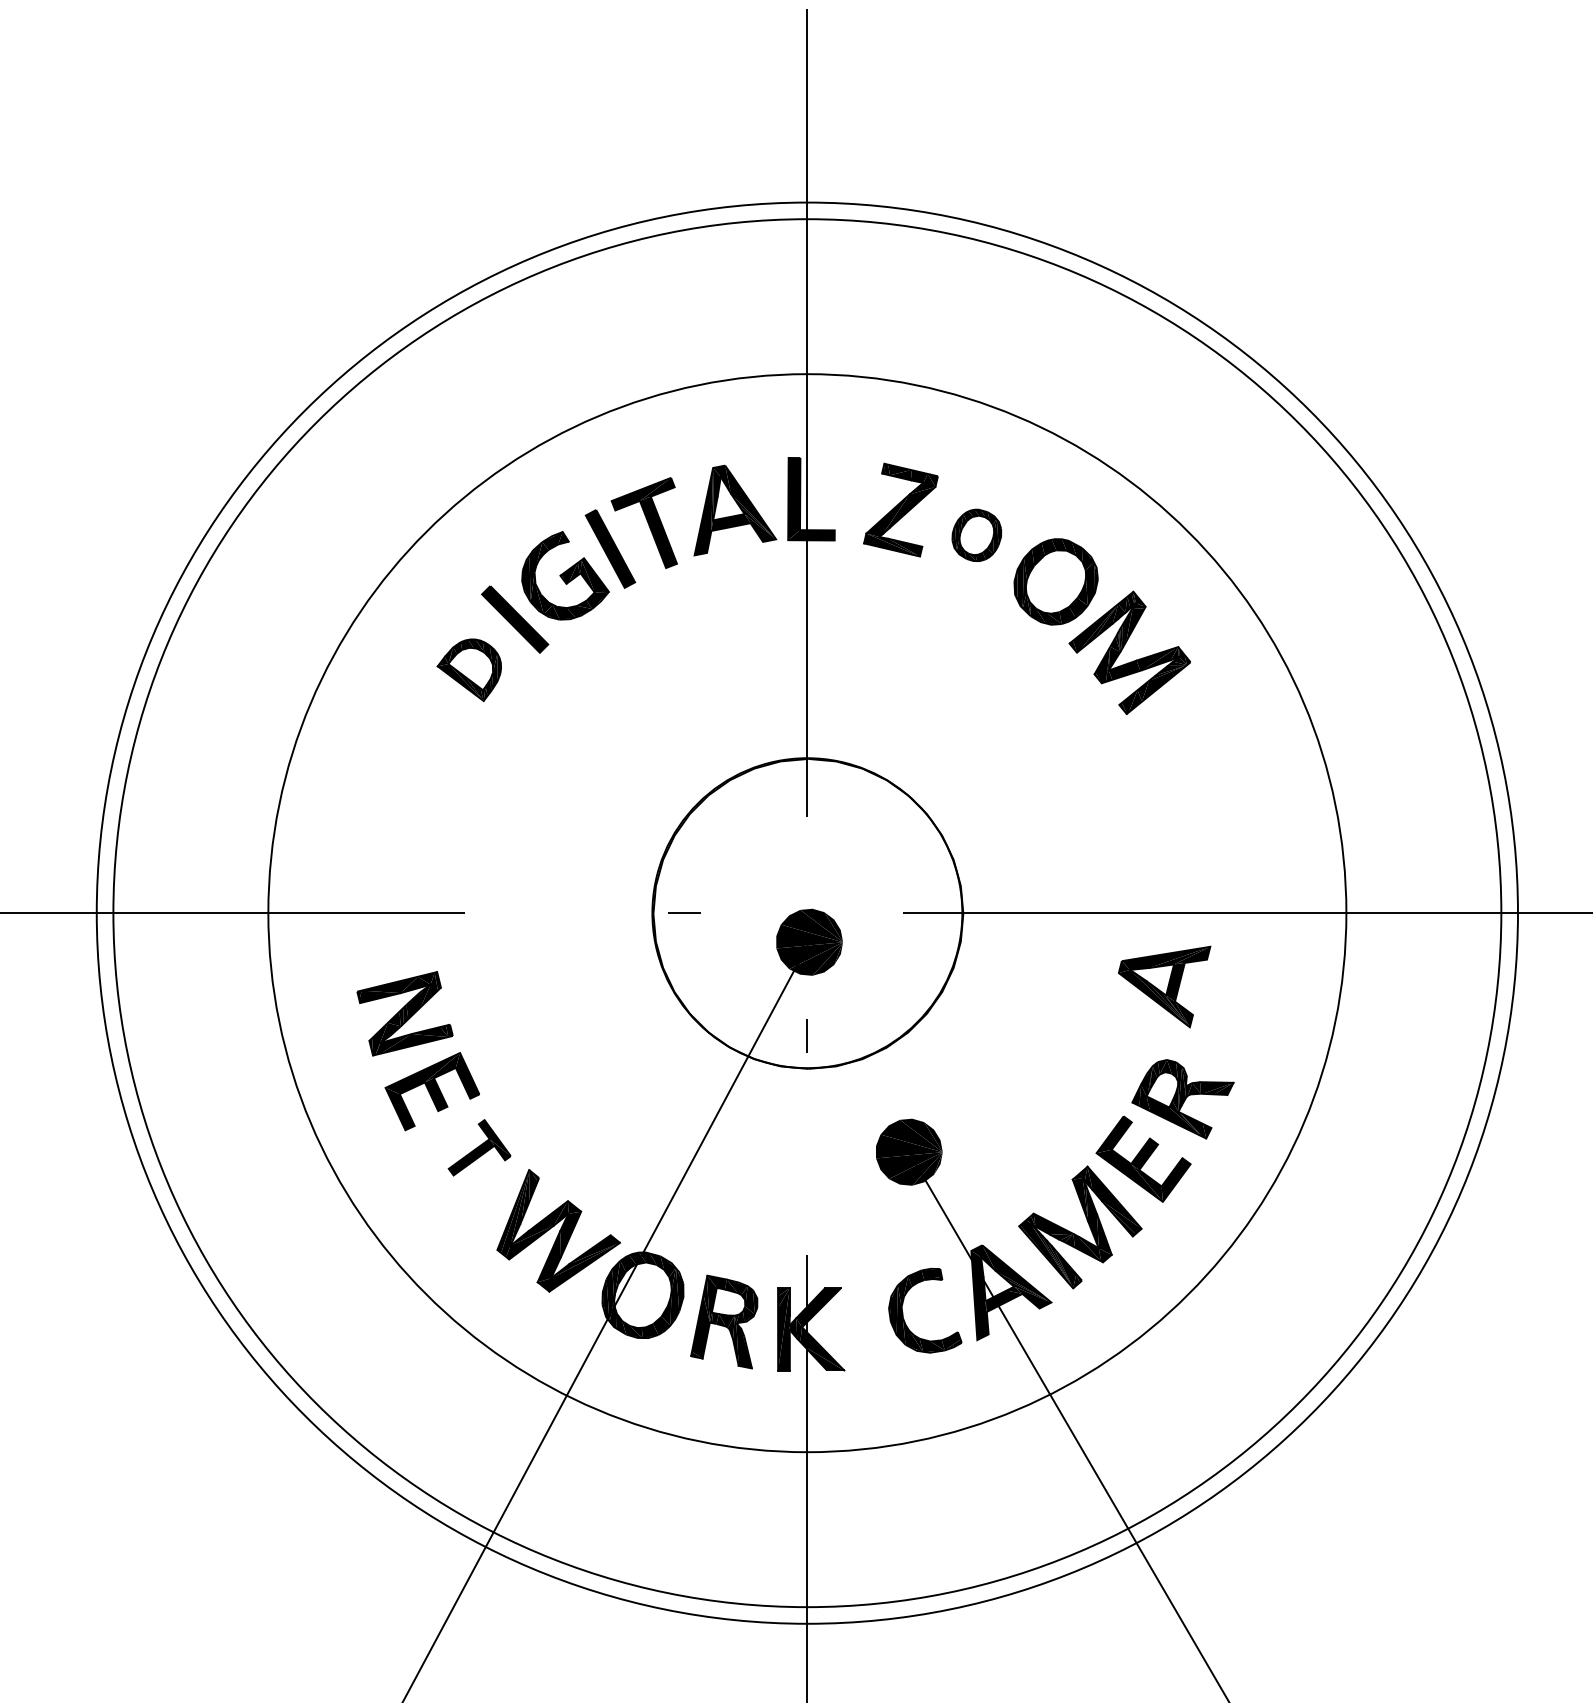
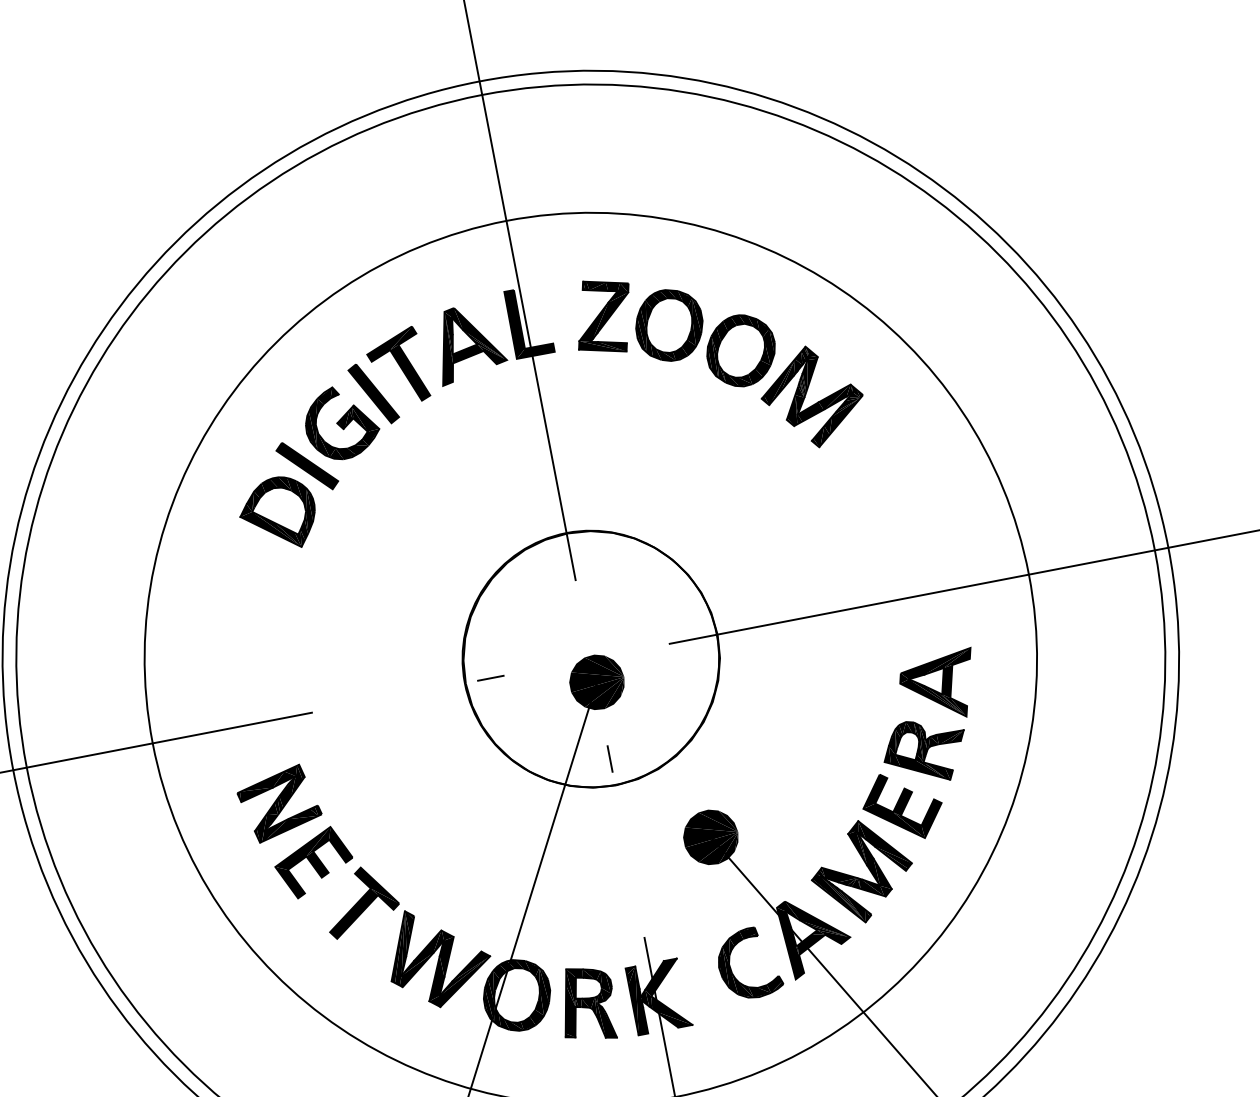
part: (976, 535) -> (669, 325), size x1.67
part: (469, 670) -> (278, 514), size x1.43
part: (1164, 986) -> (939, 687), moved
part: (479, 1147) -> (361, 900), size x1.43

